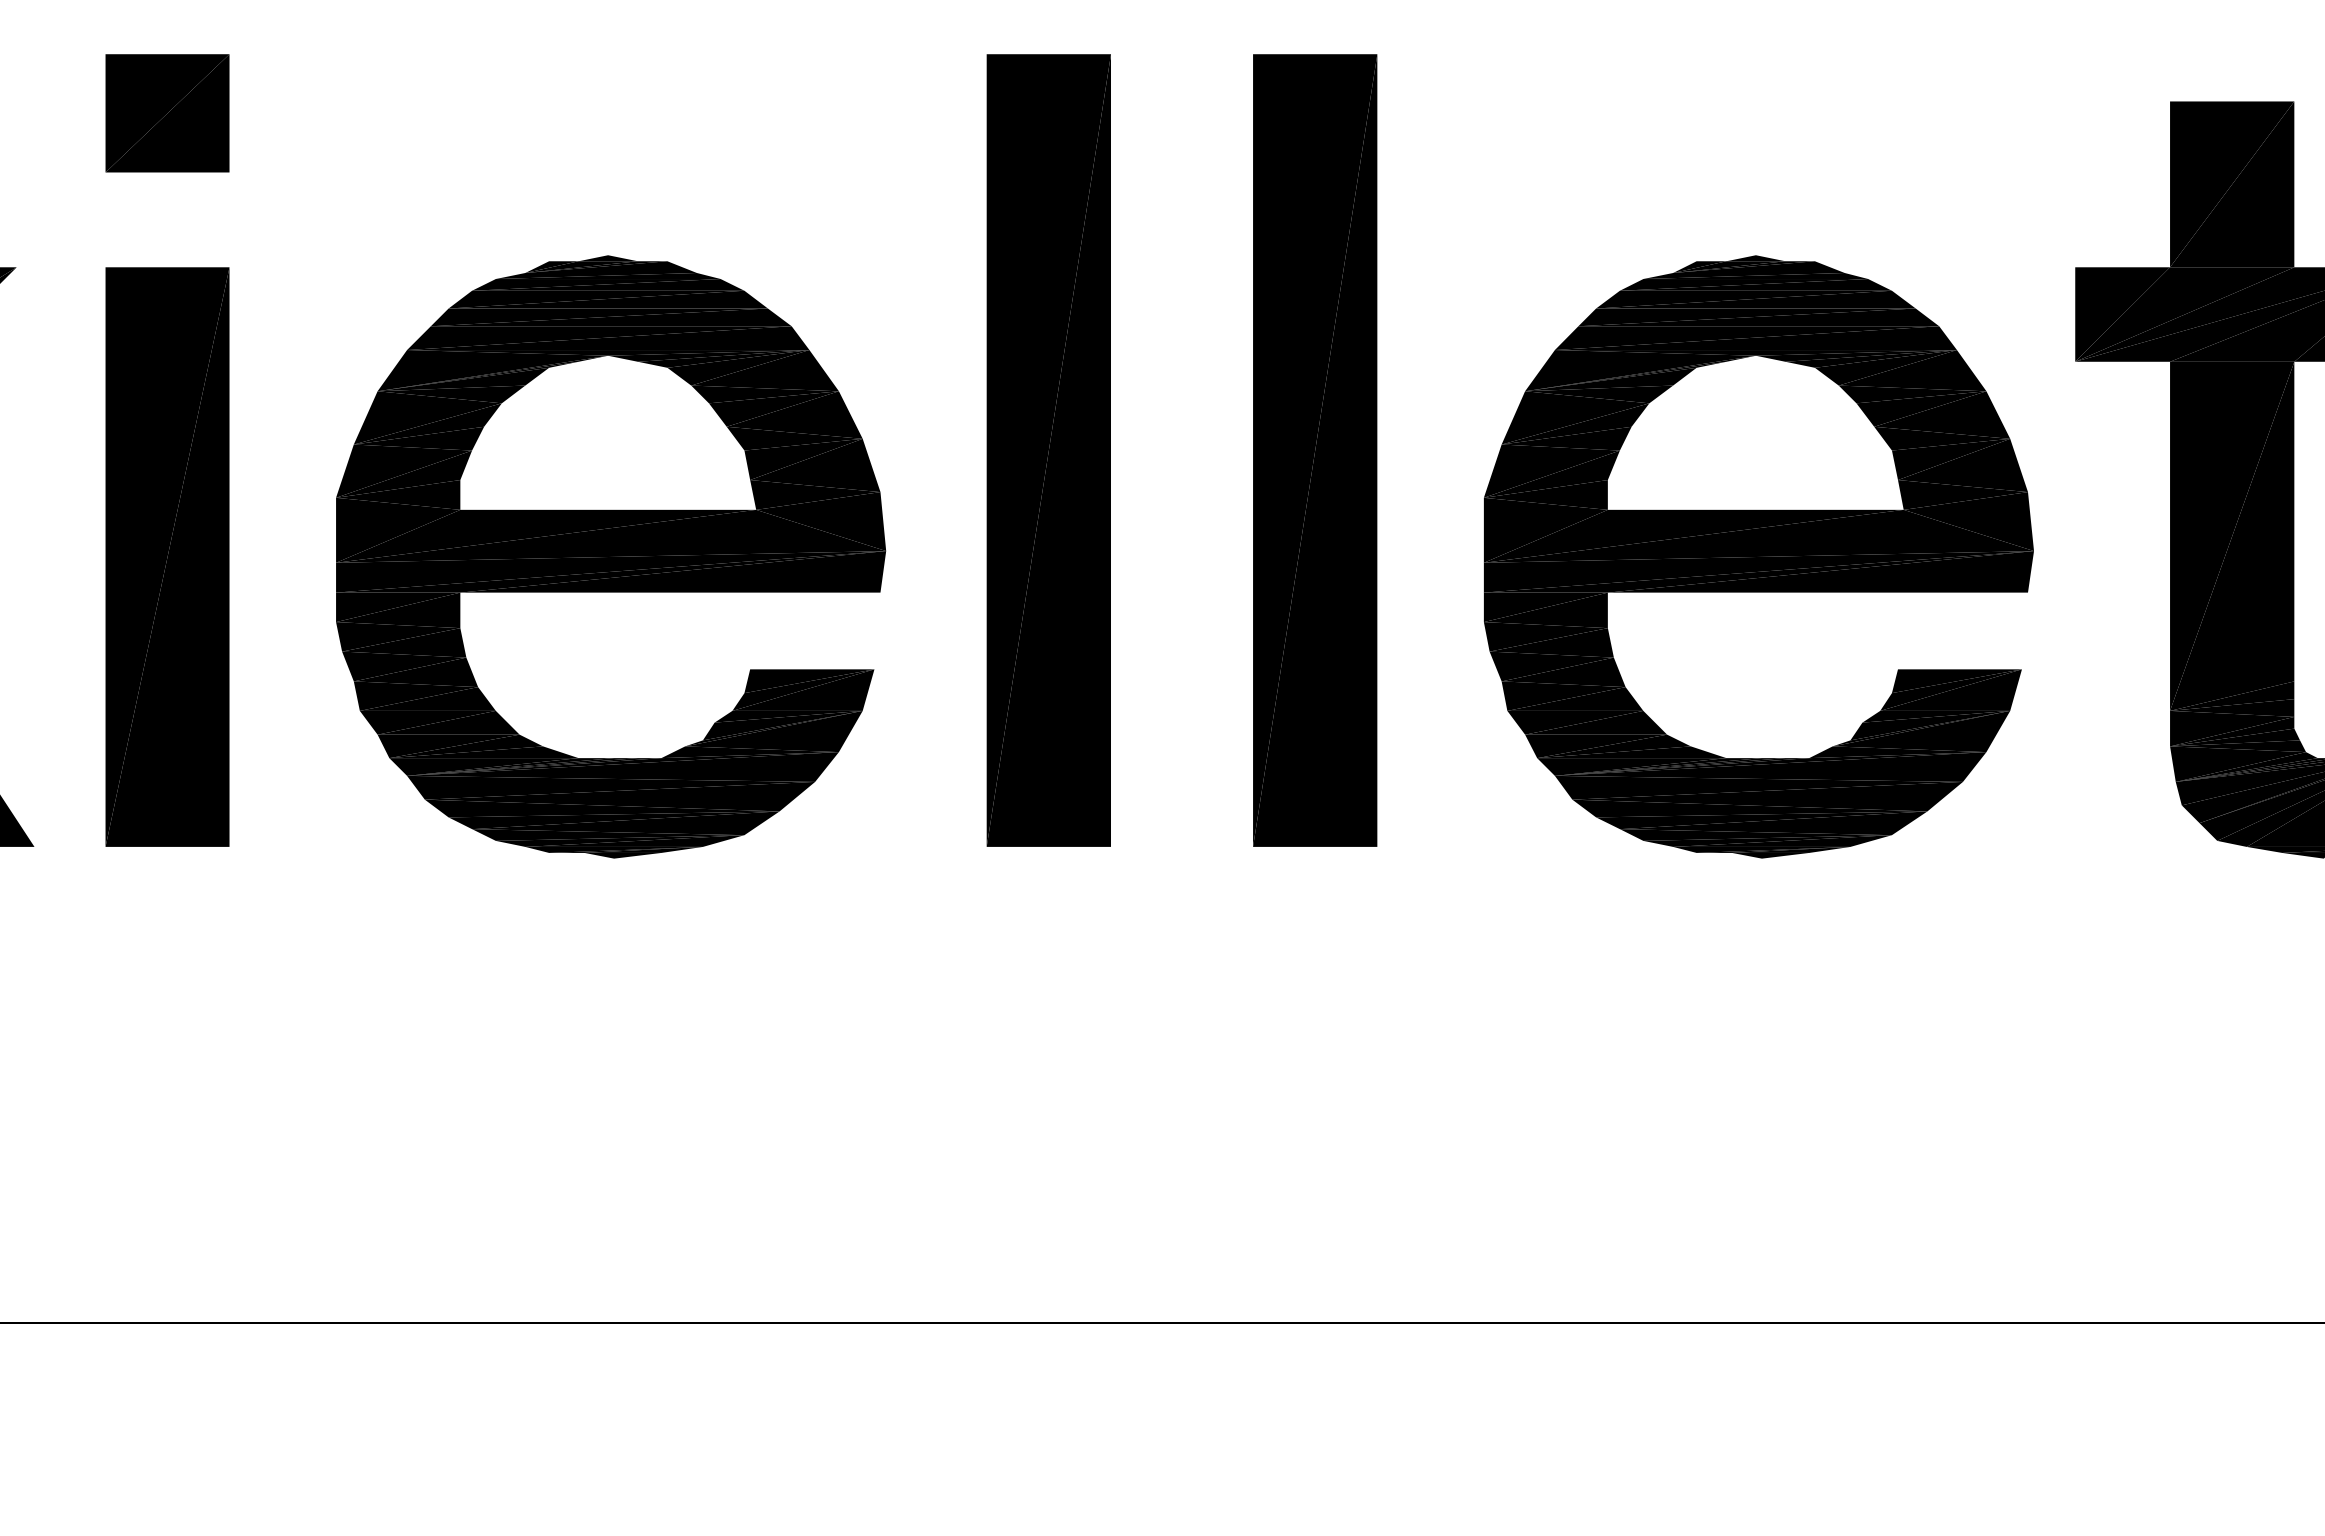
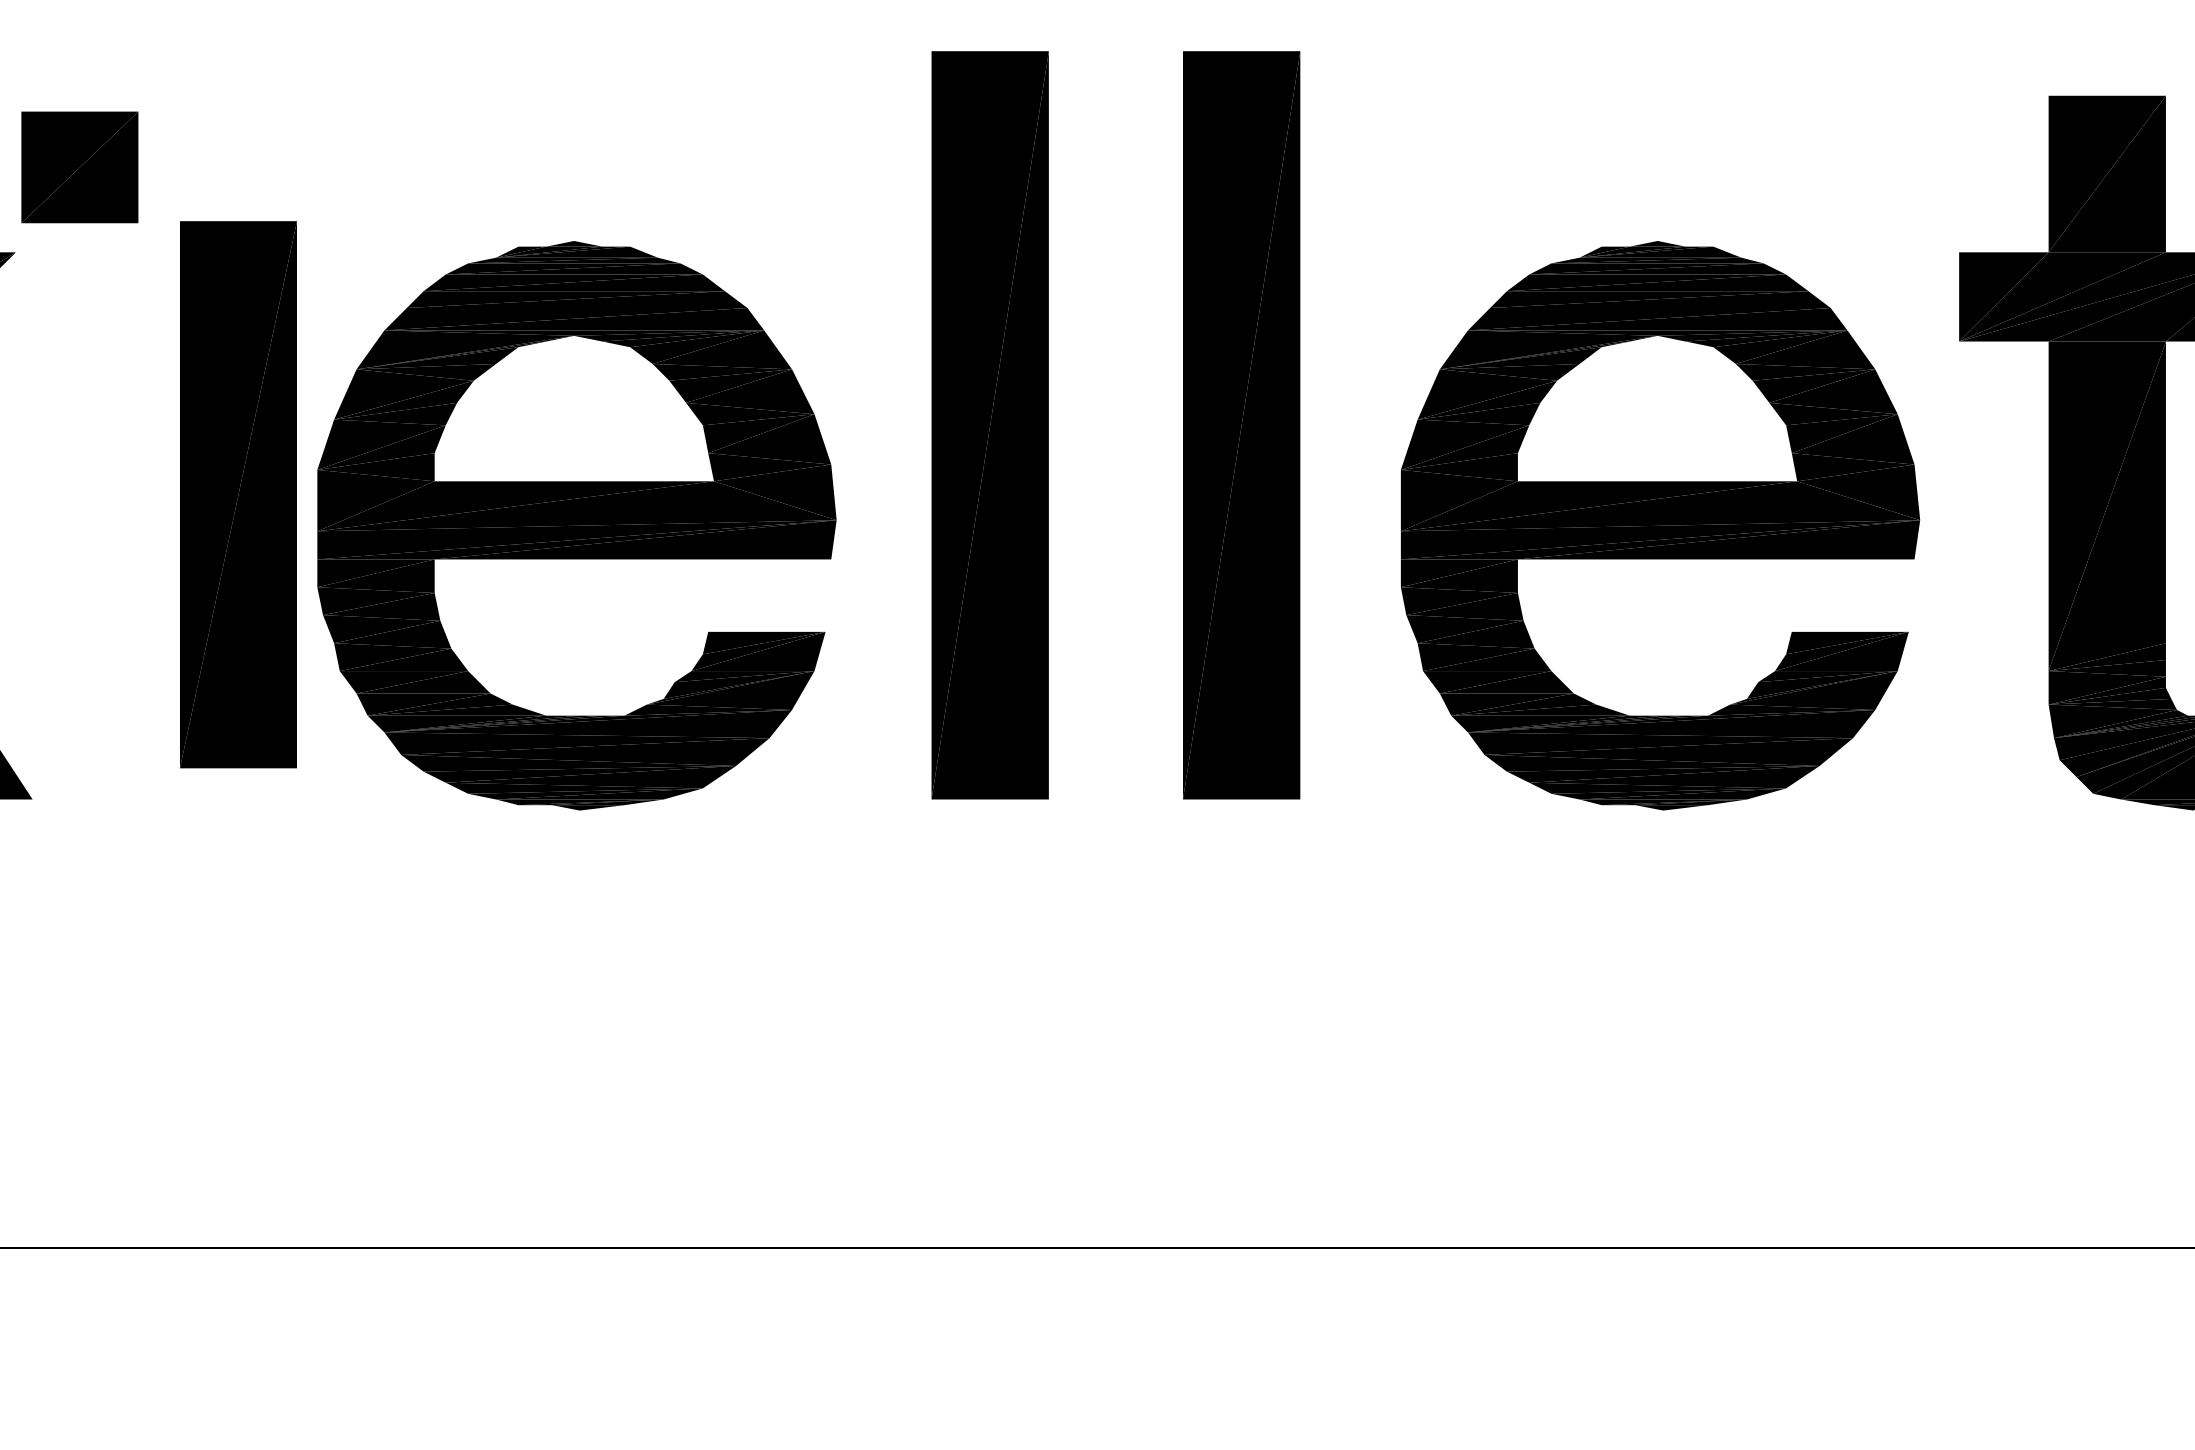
part: (167, 113) -> (79, 167), moved
part: (167, 556) -> (238, 494), moved

